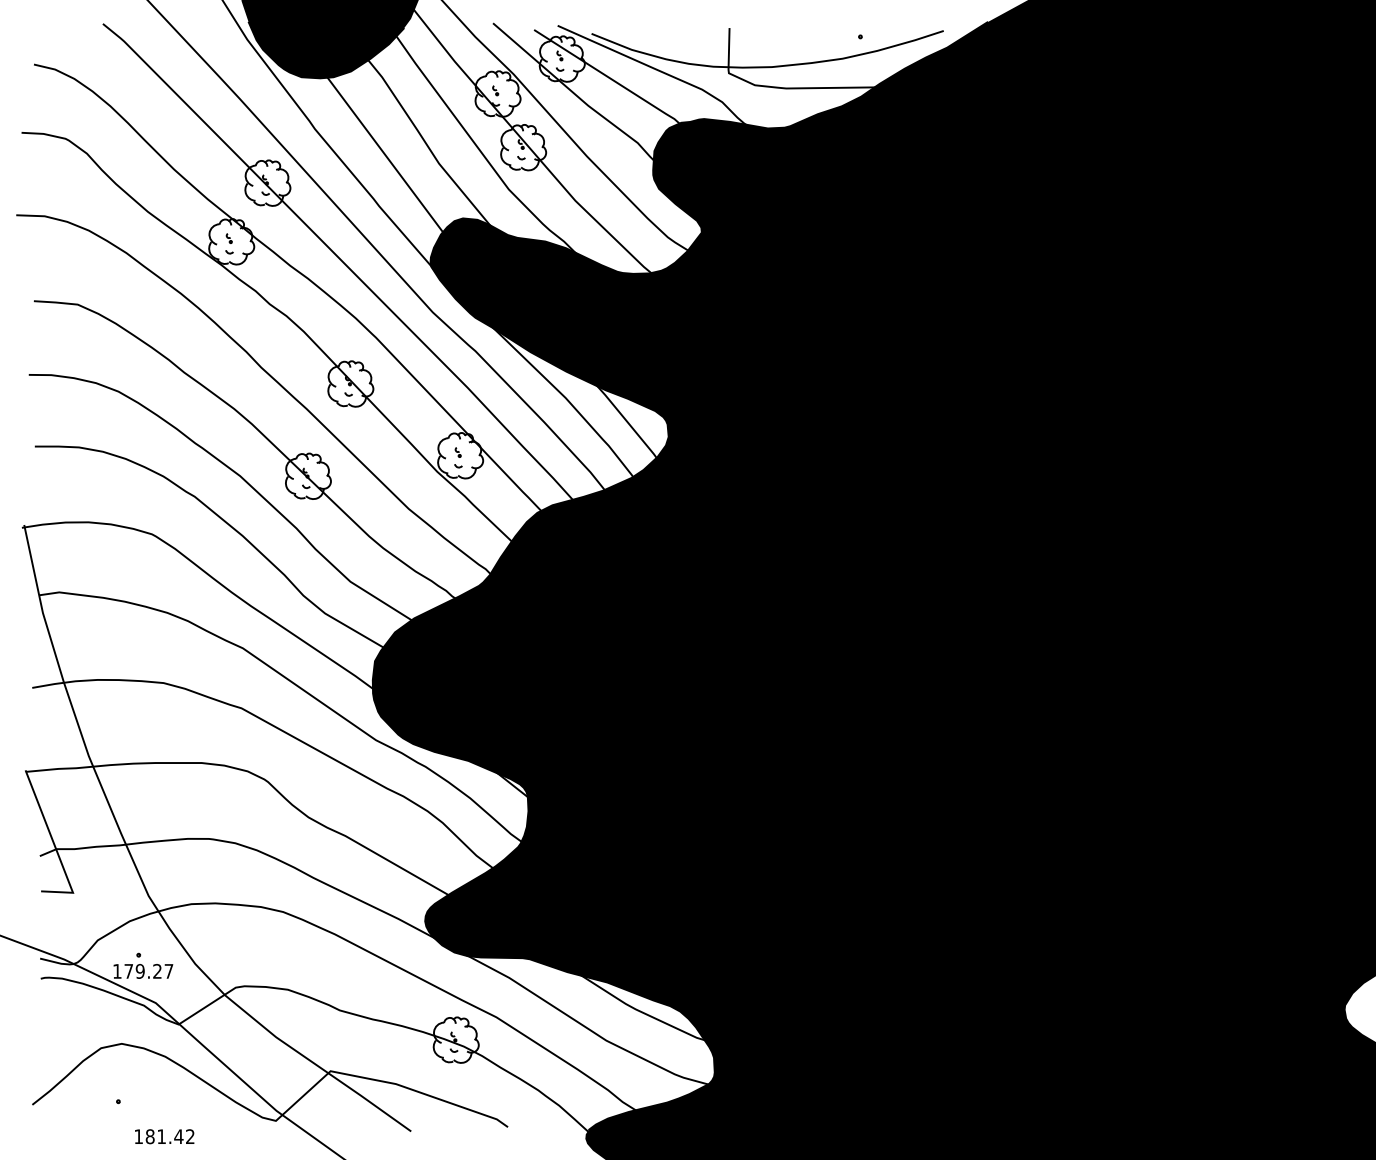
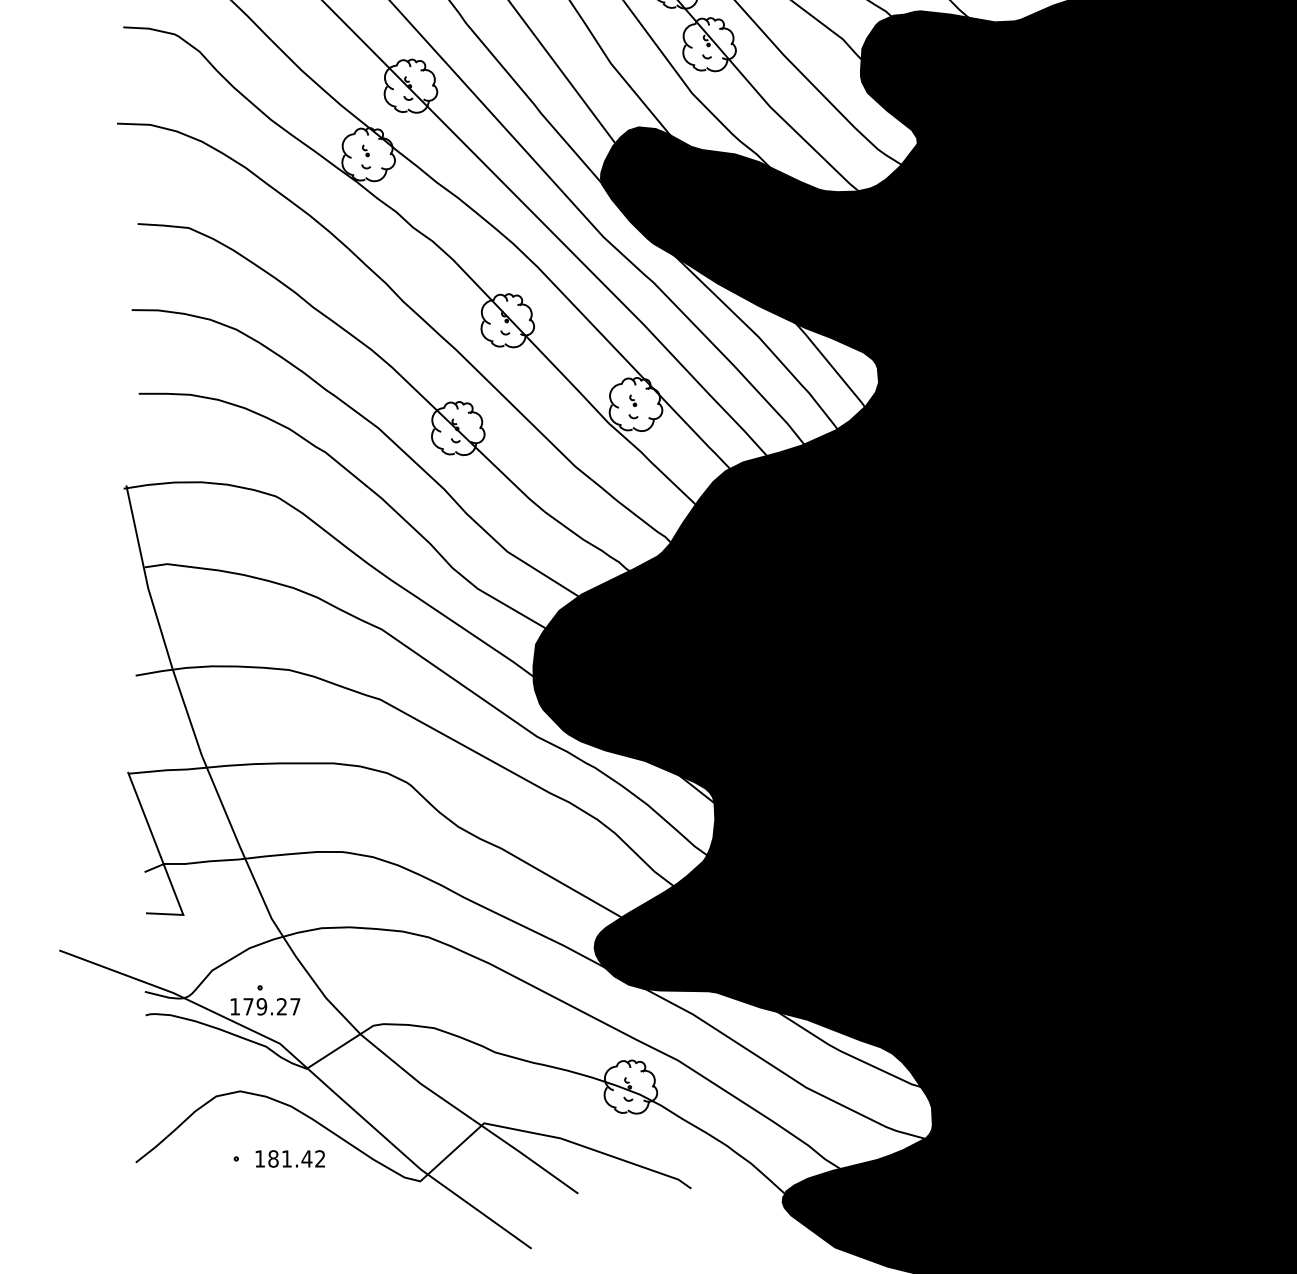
text: (164, 1136) -> (290, 1158), moved

